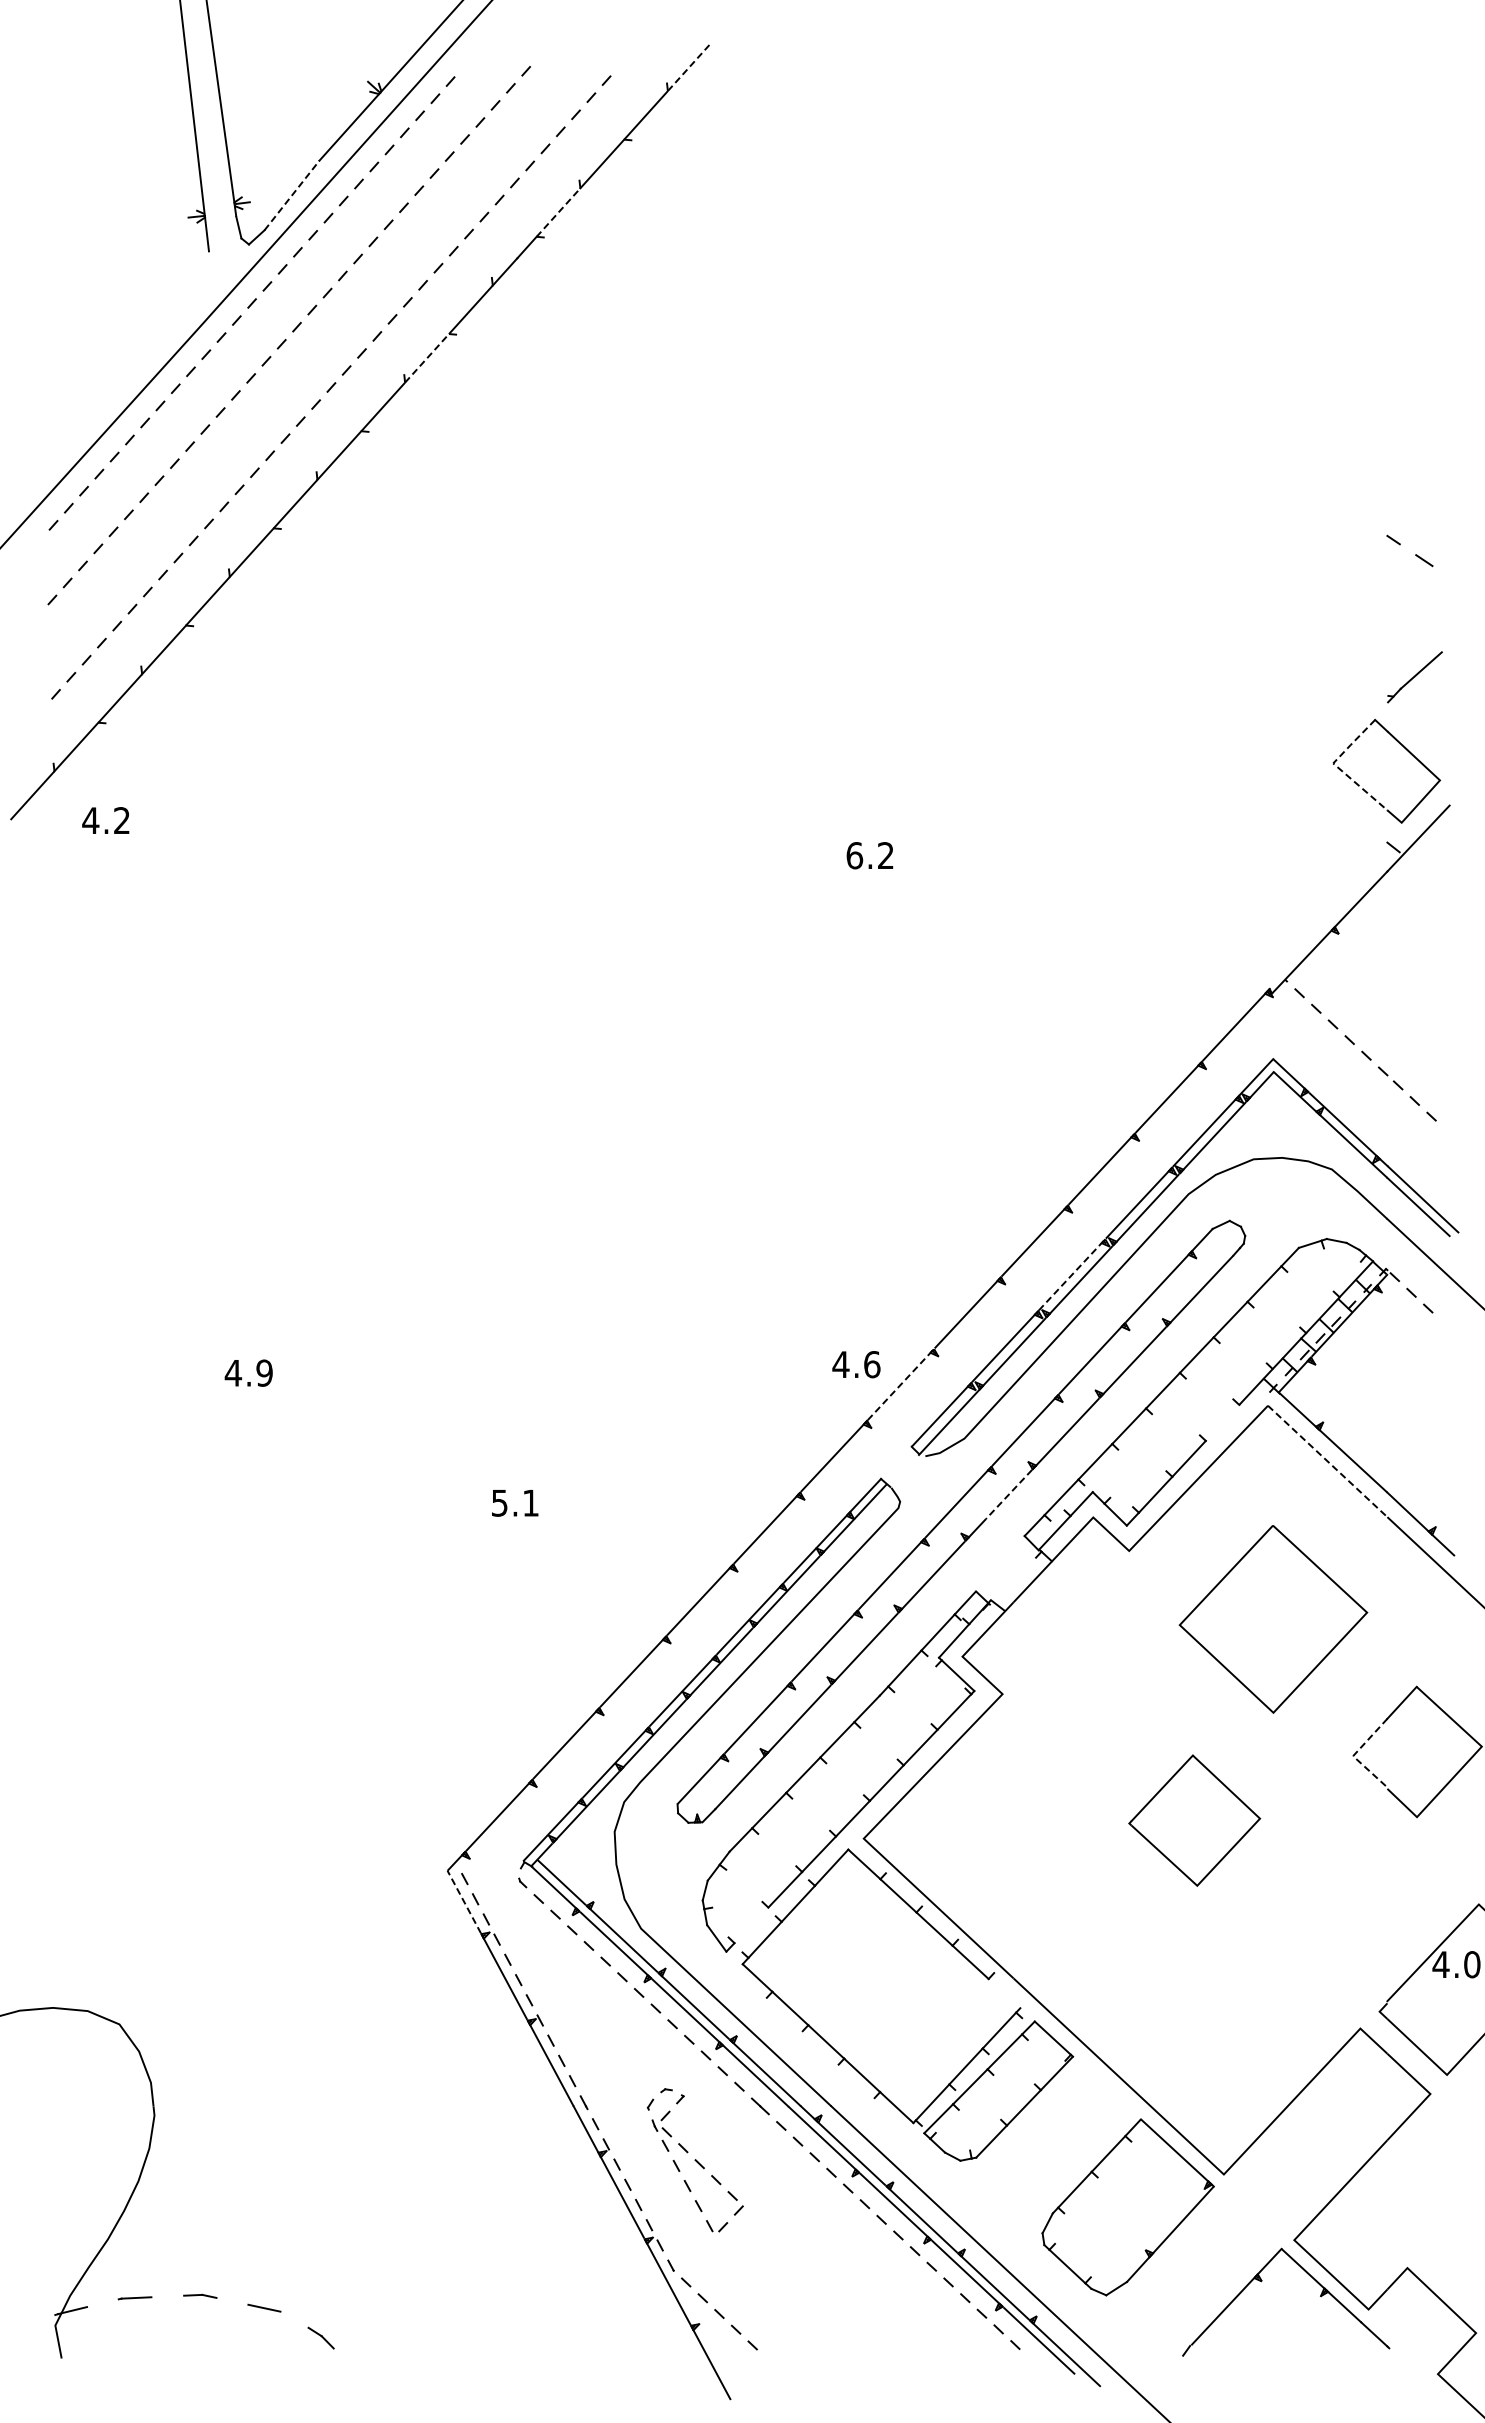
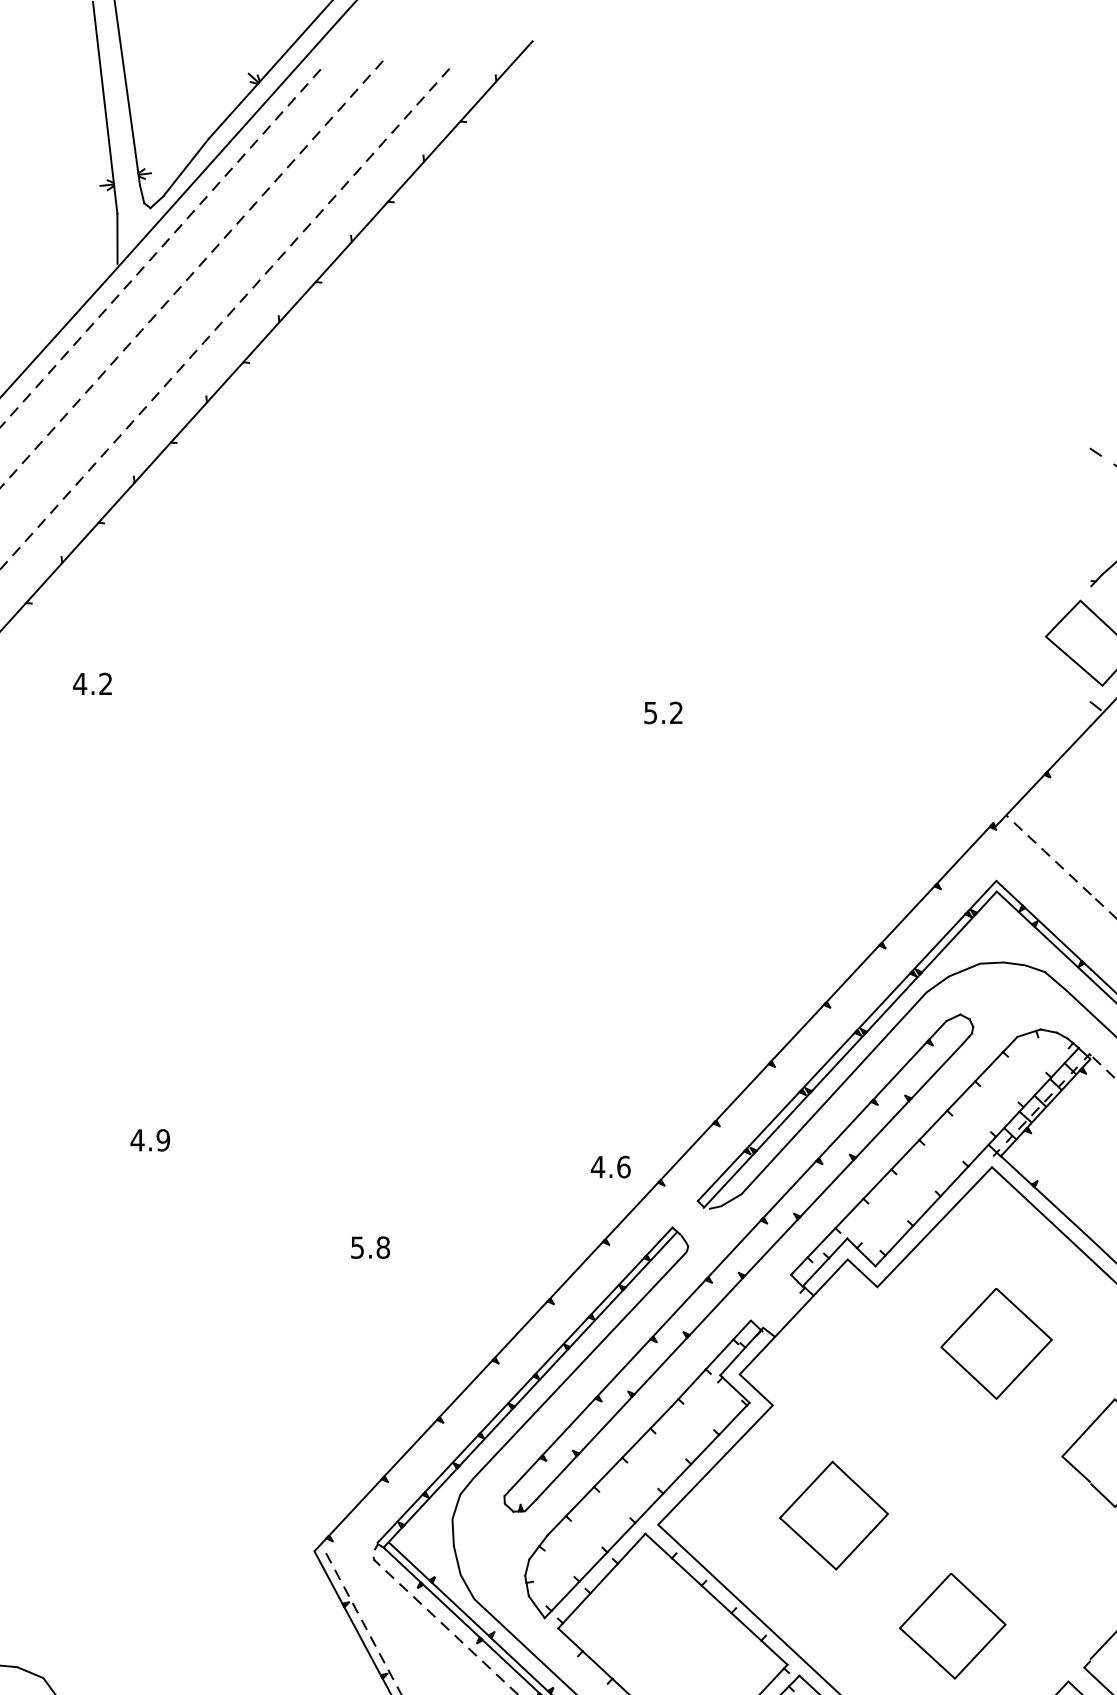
line: (689, 66) -> (514, 61), dashed -> solid
line: (292, 195) -> (186, 167), dashed -> solid
line: (557, 213) -> (405, 182), dashed -> solid
line: (208, 281) -> (117, 238), added
line: (427, 358) -> (297, 302), dashed -> solid
line: (1336, 766) -> (1048, 639), dashed -> solid
text: (105, 820) -> (92, 683), moved
text: (854, 855) -> (650, 712), 6.2 -> 5.2
line: (1072, 1274) -> (830, 1058), dashed -> solid
text: (856, 1364) -> (610, 1167), moved
line: (901, 1383) -> (689, 1148), dashed -> solid
line: (1222, 1422) -> (954, 1181), added
line: (1327, 1461) -> (1041, 1213), dashed -> solid
line: (1009, 1494) -> (778, 1240), dashed -> solid
text: (530, 1502) -> (382, 1247), 5.1 -> 5.8
part: (1273, 1619) -> (996, 1343), size x0.71
line: (1353, 1755) -> (1062, 1456), dashed -> solid
part: (1194, 1820) -> (833, 1515), moved
line: (464, 1901) -> (328, 1576), dashed -> solid
line: (751, 1925) -> (565, 1596), added
part: (1220, 1961) -> (952, 1626), added
line: (1004, 1993) -> (774, 1652), added

